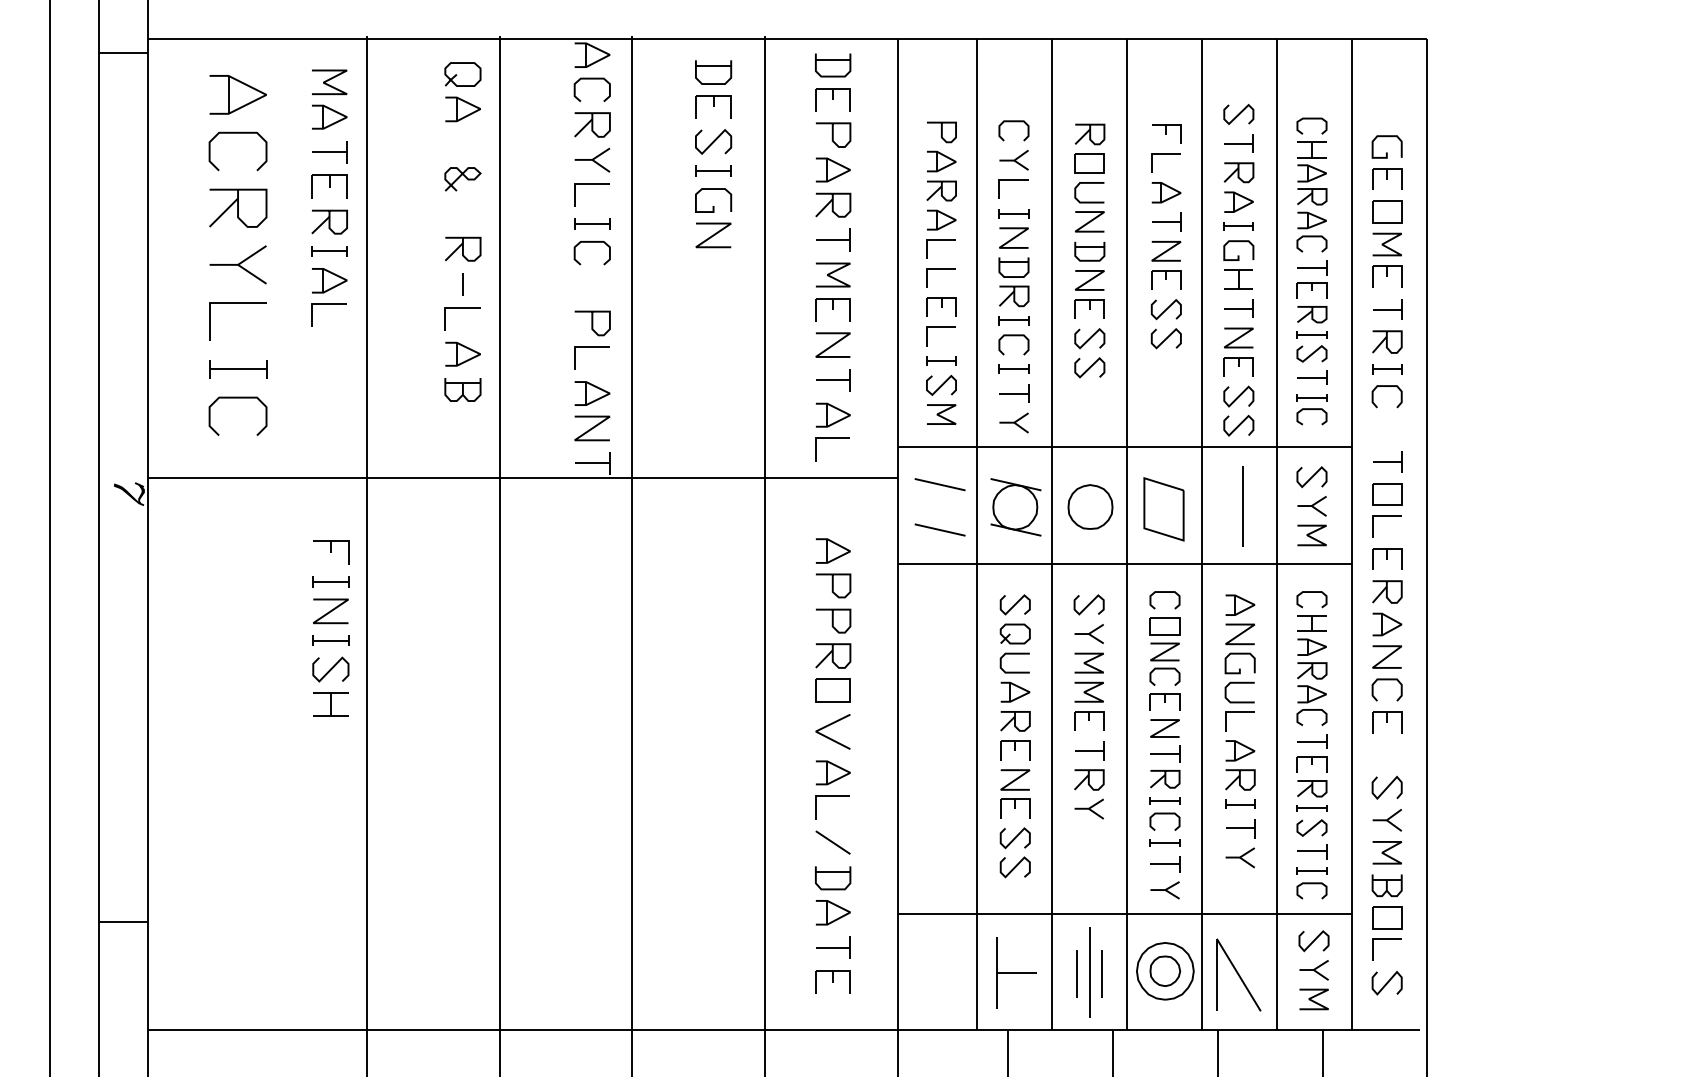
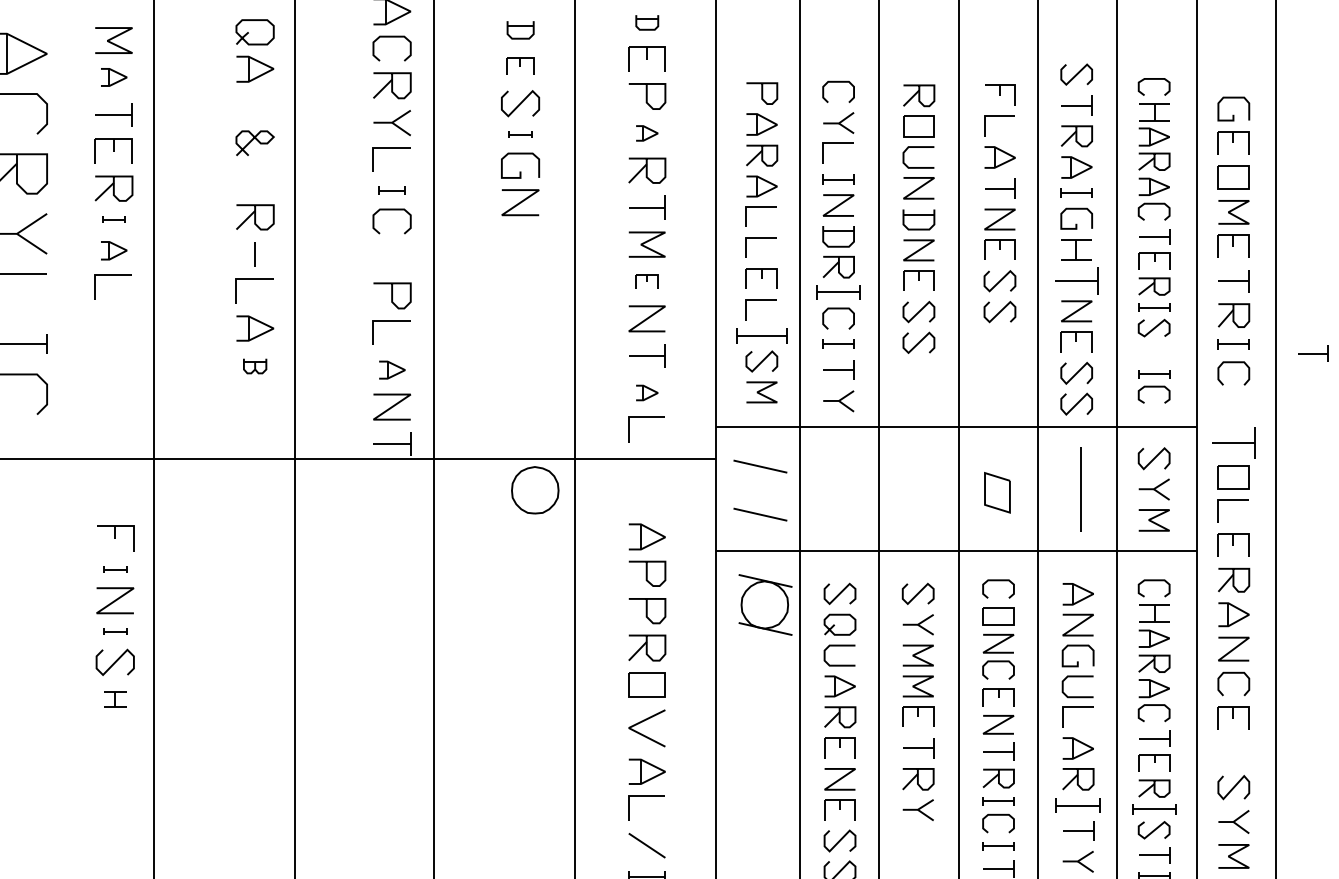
part: (833, 65) -> (647, 22), size x0.6
part: (713, 72) -> (520, 30), size x0.7
part: (713, 106) -> (520, 66), size x0.7
part: (329, 116) -> (113, 76), size x0.7
part: (832, 169) -> (646, 132), size x0.6
part: (713, 170) -> (520, 133), size x0.6
part: (592, 223) -> (392, 190), size x0.7
part: (329, 251) -> (113, 219), size x0.6
part: (329, 280) -> (113, 250), size x0.7
part: (1238, 308) -> (1076, 280), size x1.4
part: (832, 309) -> (646, 281), size x0.6
part: (1013, 320) -> (838, 292), size x1.4
part: (941, 360) -> (761, 335), size x1.6
part: (1312, 377) -> (1313, 353), moved
part: (462, 389) -> (254, 365), size x0.6
part: (592, 393) -> (392, 370), size x0.7
part: (832, 414) -> (646, 392), size x0.6
part: (1387, 461) -> (1234, 442), size x1.4
part: (1090, 506) -> (535, 489), moved
part: (1015, 507) -> (765, 605), moved
part: (1163, 509) -> (996, 492), size x0.6
part: (330, 581) -> (114, 569), size x0.6
part: (330, 640) -> (114, 631), size x0.6
part: (330, 704) -> (114, 699), size x0.6
part: (1240, 803) -> (1078, 804), size x1.4
part: (1311, 808) -> (1153, 809), size x1.4

